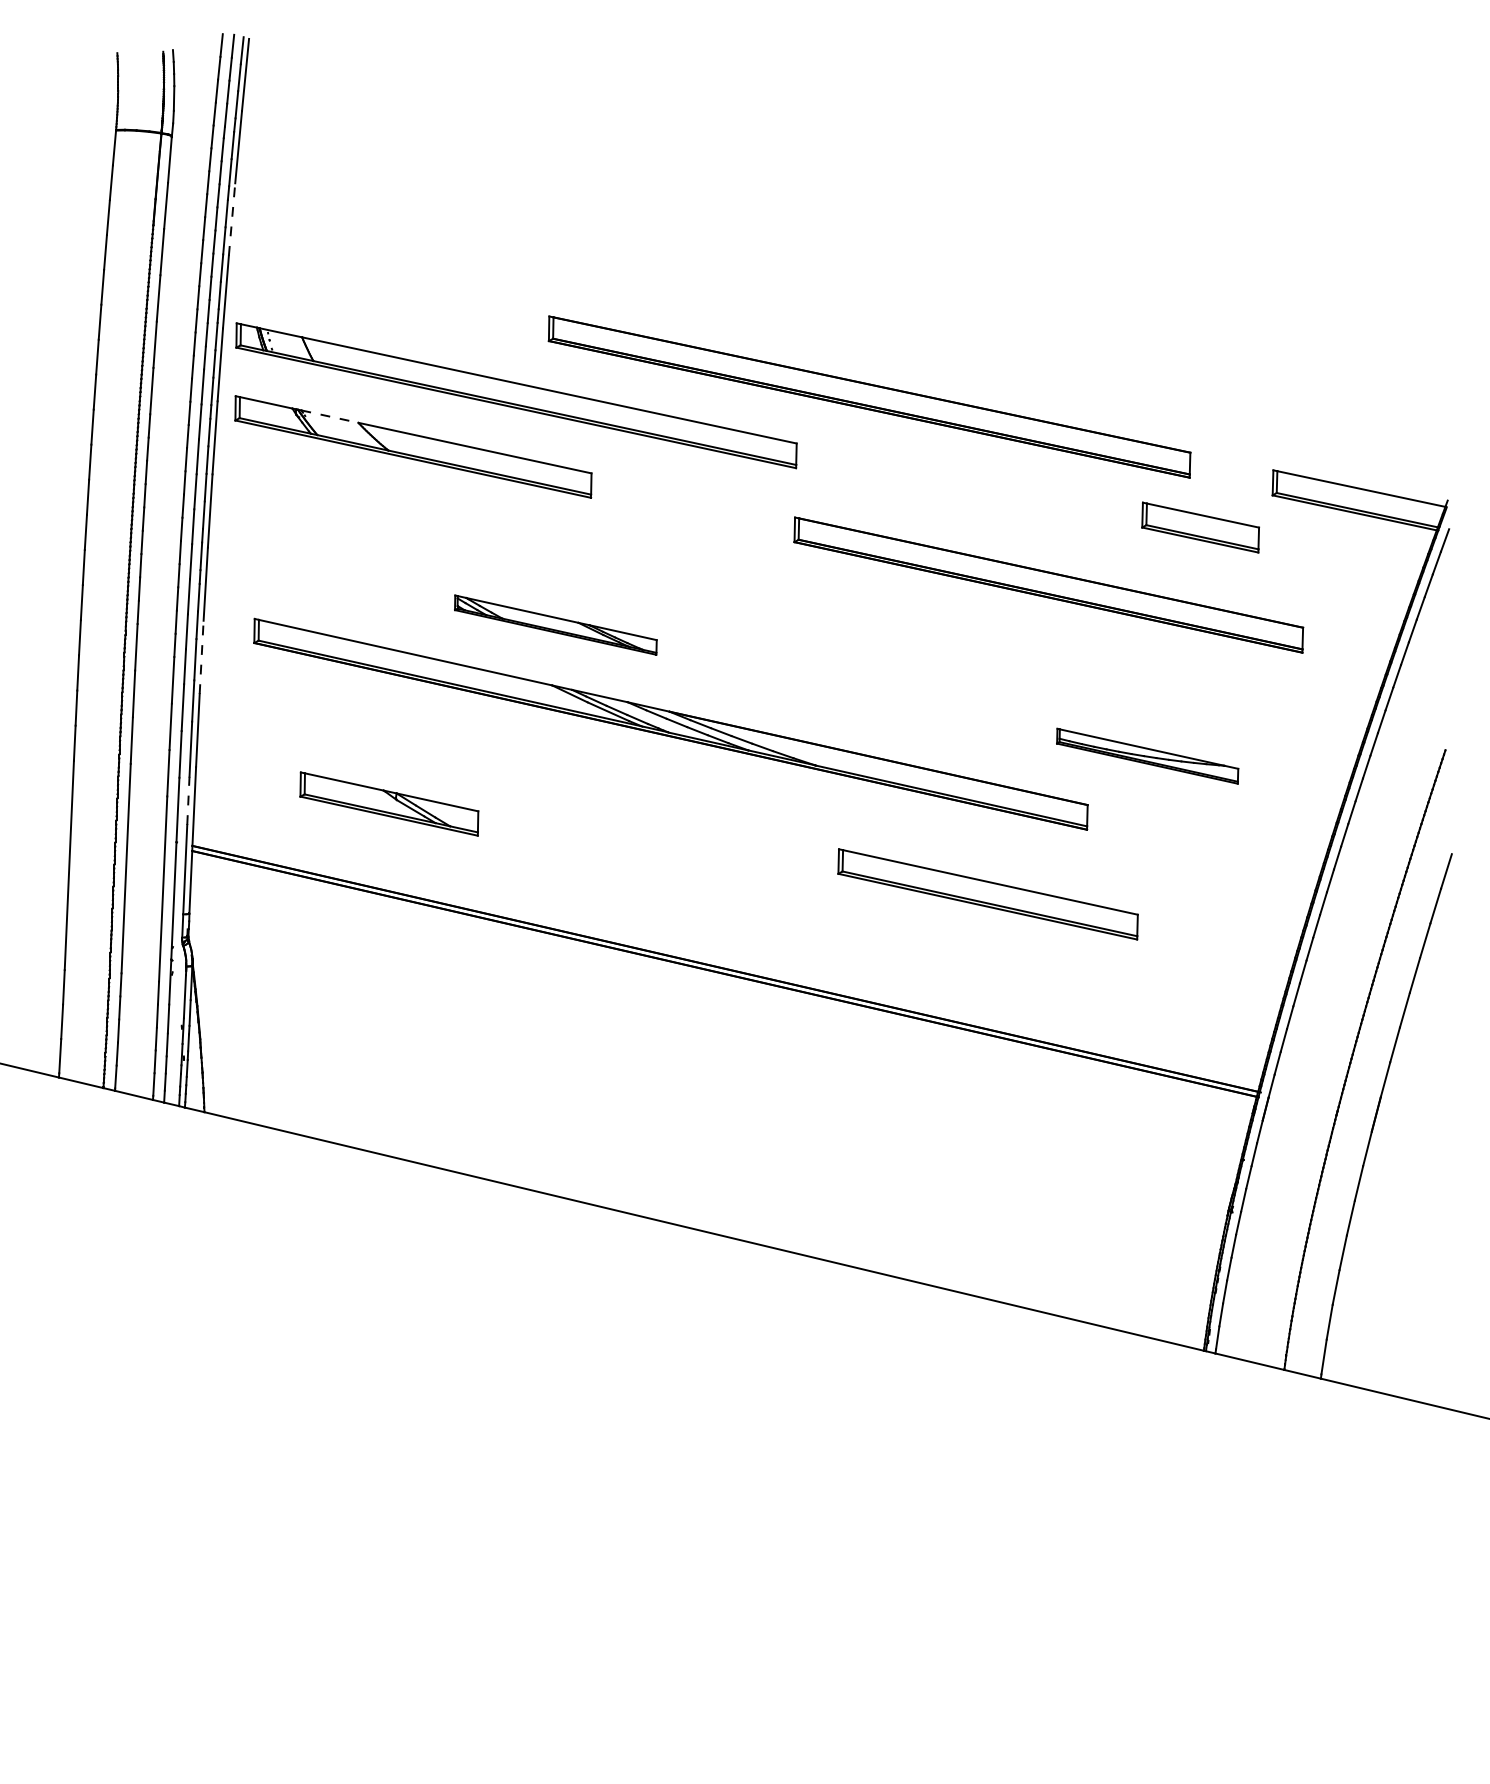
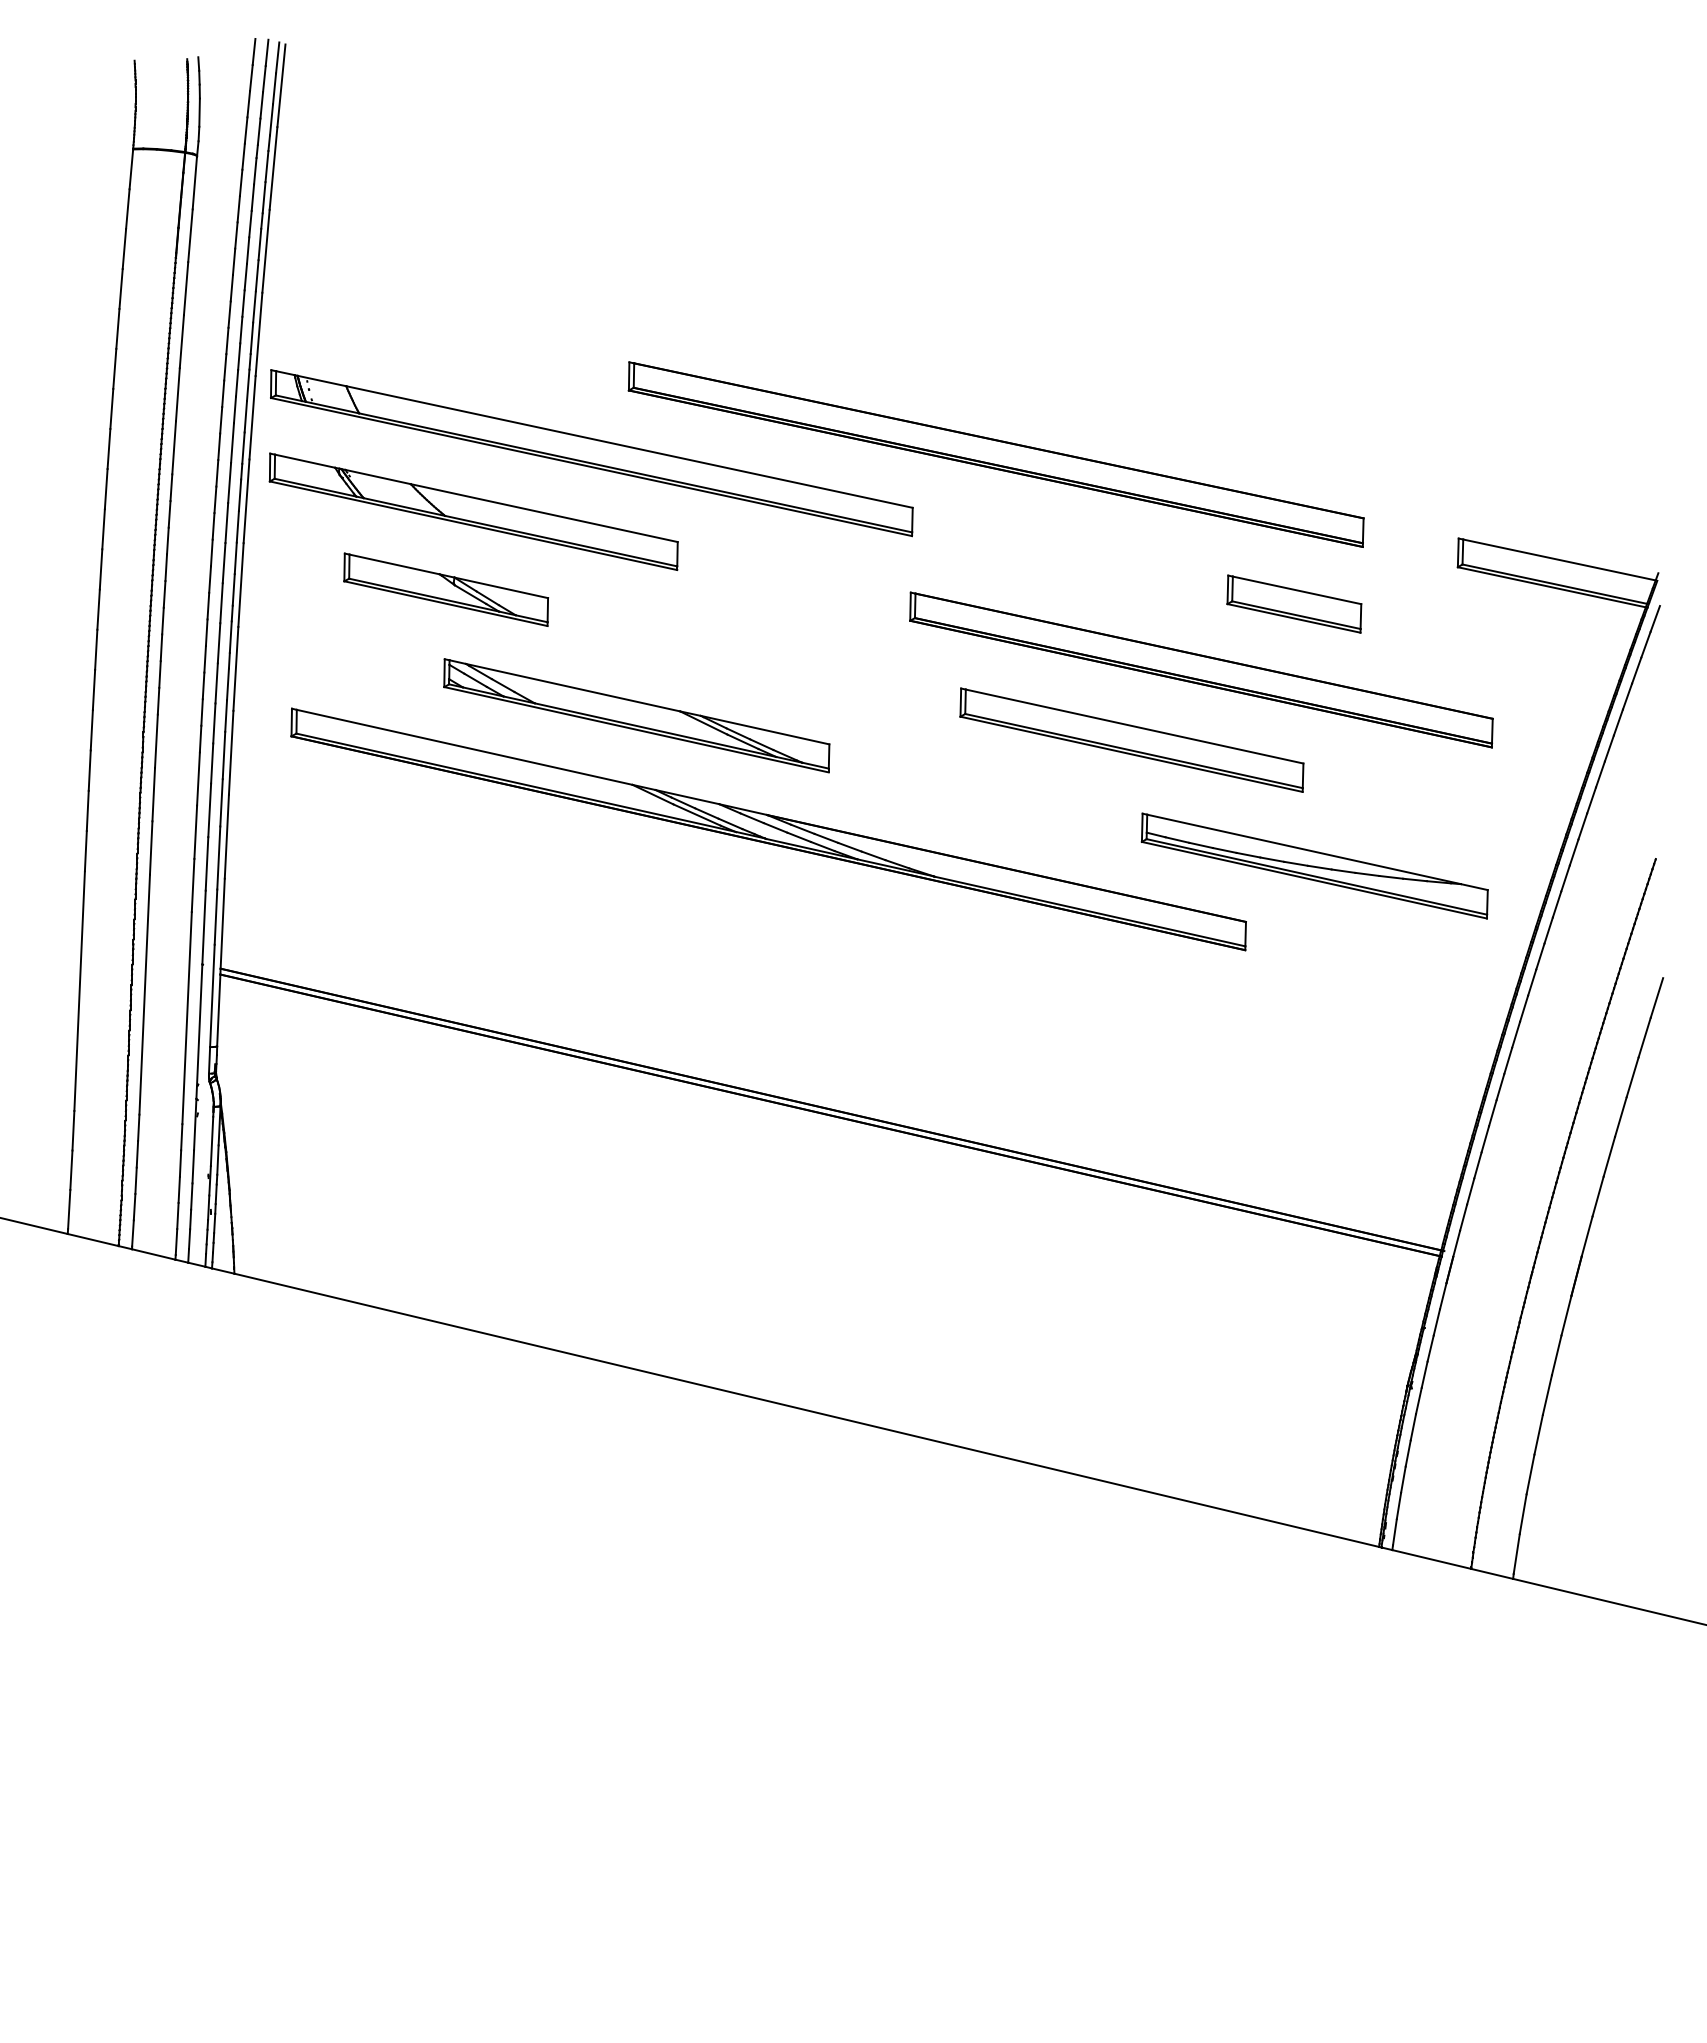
line: (232, 219) -> (266, 251), dashed -> solid
line: (330, 417) -> (378, 477), dashed -> solid
part: (1200, 527) -> (1294, 603), moved
part: (555, 624) -> (636, 715), size x1.67
line: (201, 657) -> (231, 752), dashed -> solid
part: (1147, 755) -> (1314, 865), size x1.67
line: (187, 801) -> (215, 917), dashed -> solid
part: (389, 803) -> (446, 589), moved
part: (987, 893) -> (1131, 739), moved

